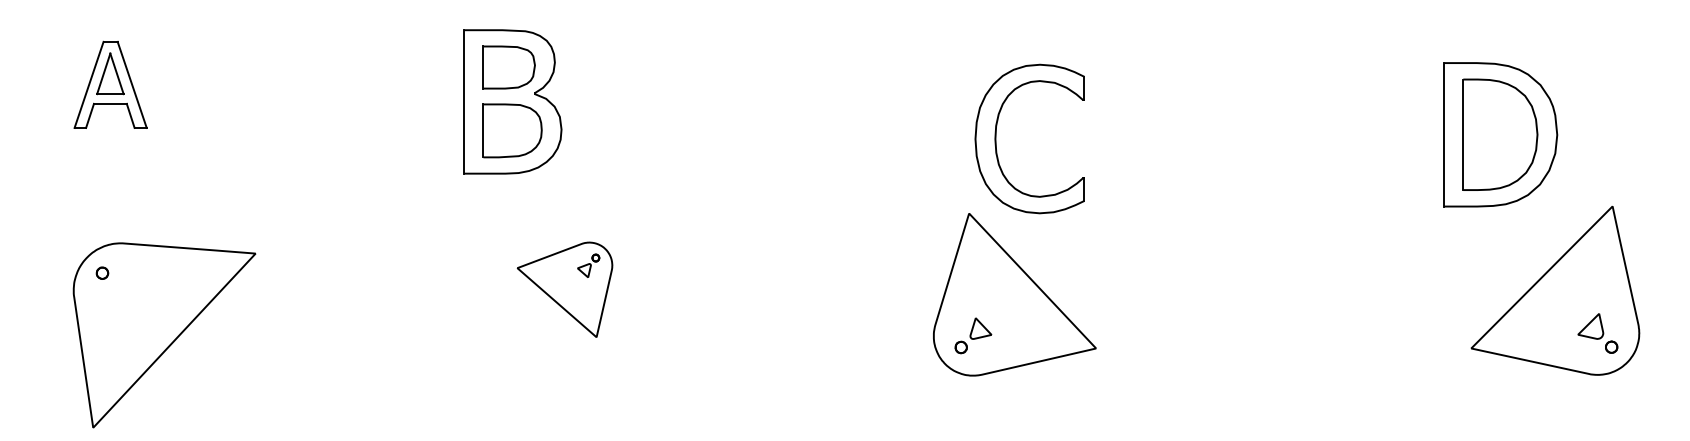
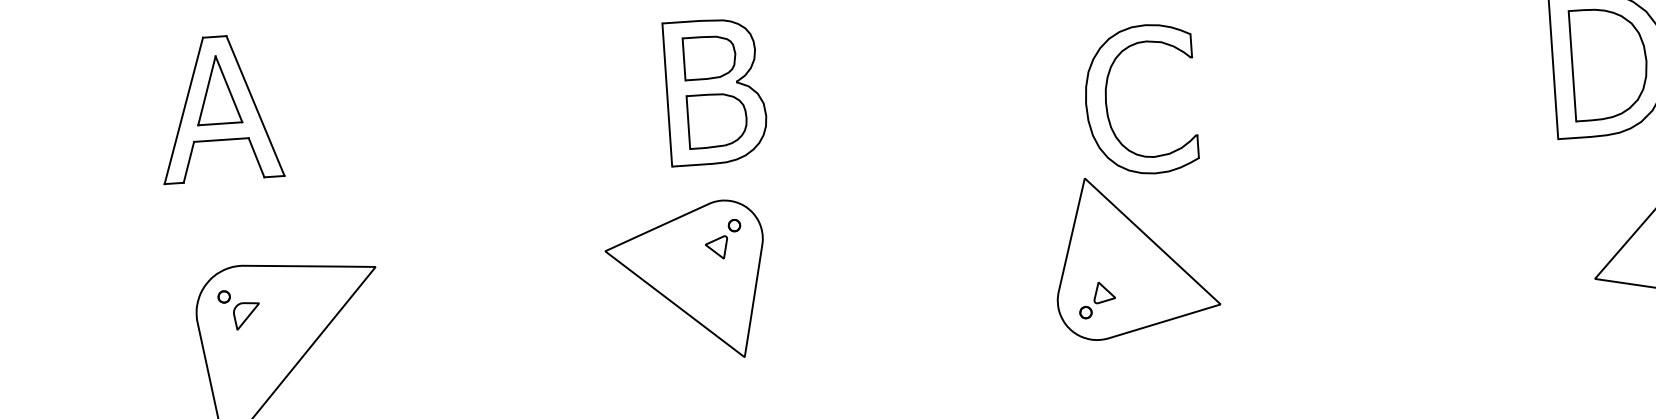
part: (110, 84) -> (219, 108), size x1.67
part: (512, 101) -> (715, 91), moved
part: (564, 289) -> (686, 281), size x1.67
part: (123, 293) -> (246, 315), added

